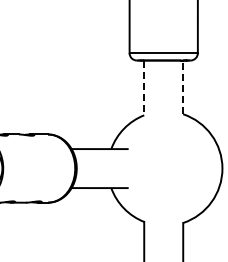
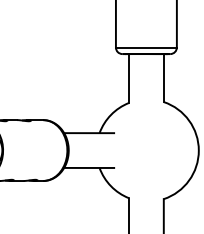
line: (183, 87) -> (164, 78), dashed -> solid
line: (144, 88) -> (129, 79), dashed -> solid

